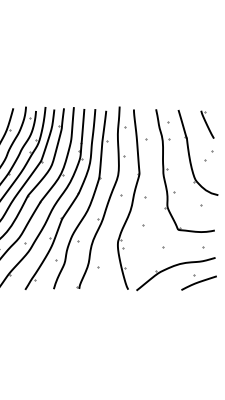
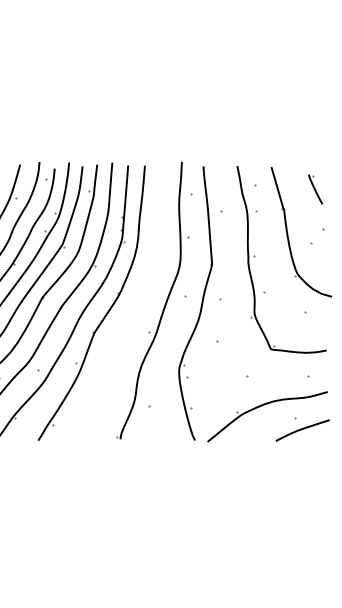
part: (207, 124) -> (315, 189), size x0.7
part: (89, 203) -> (136, 309), removed

